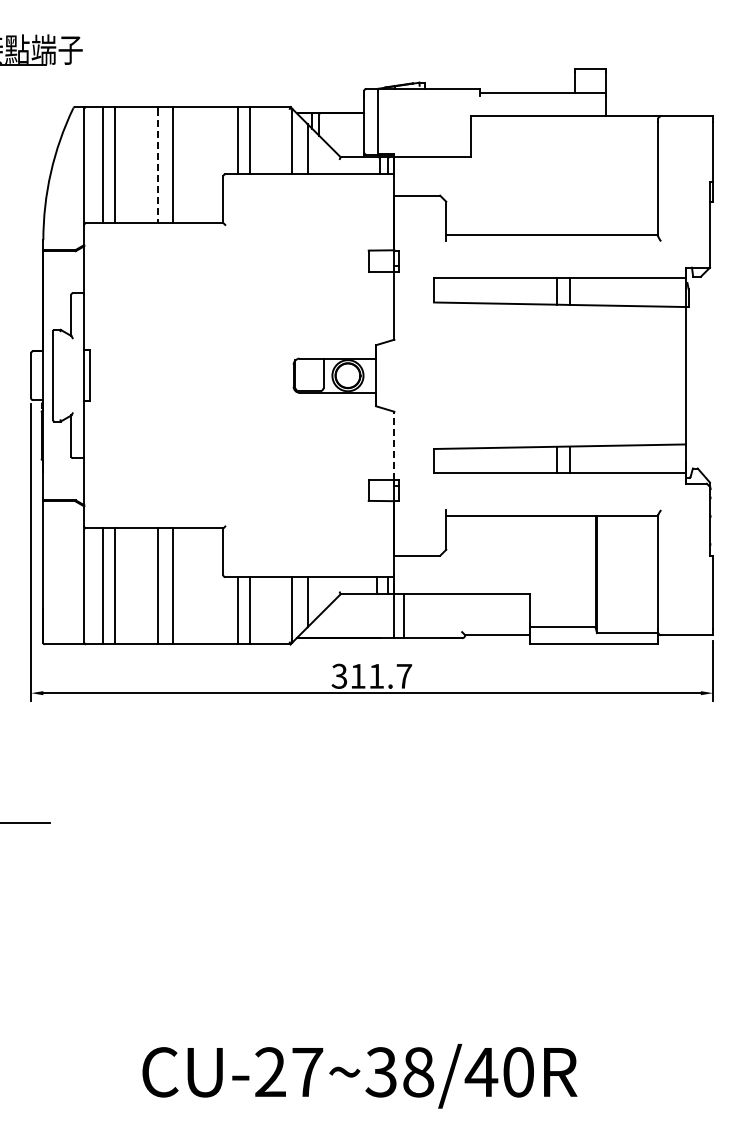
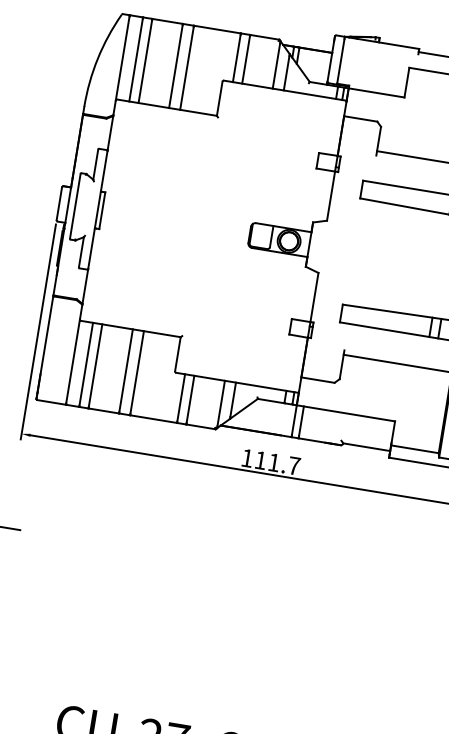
line: (157, 166) -> (175, 66), dashed -> solid
line: (394, 445) -> (314, 297), dashed -> solid
text: (338, 675) -> (246, 457), 311.7 -> 111.7

